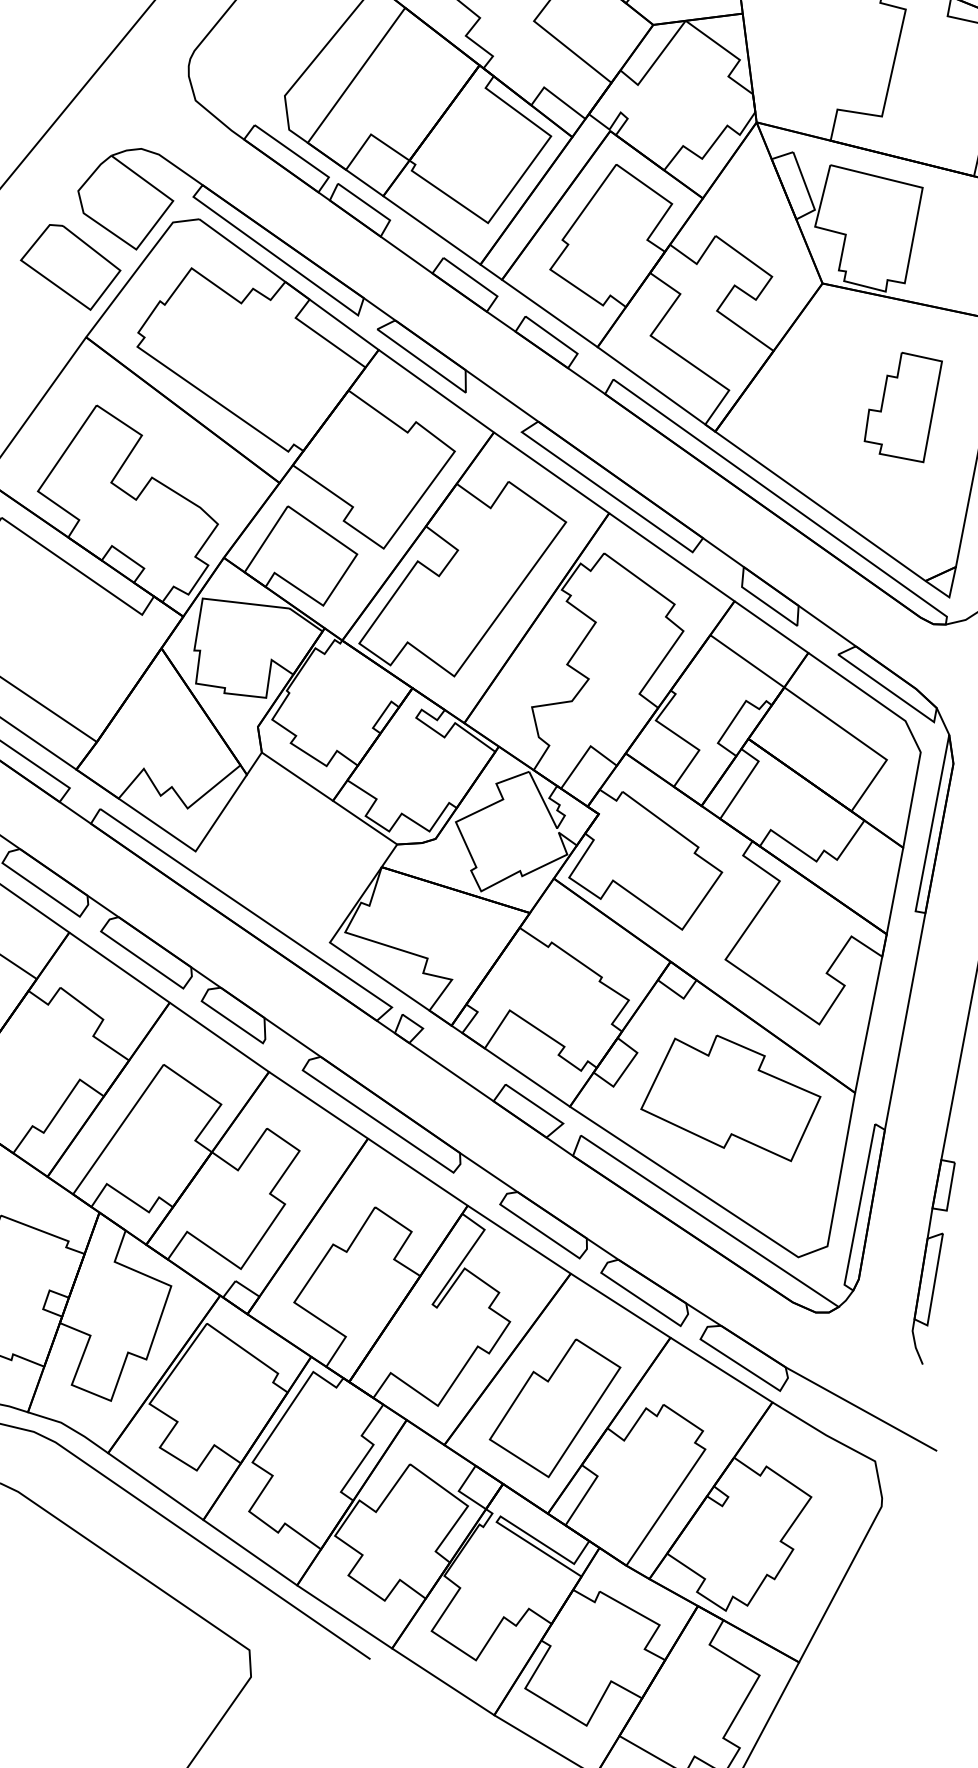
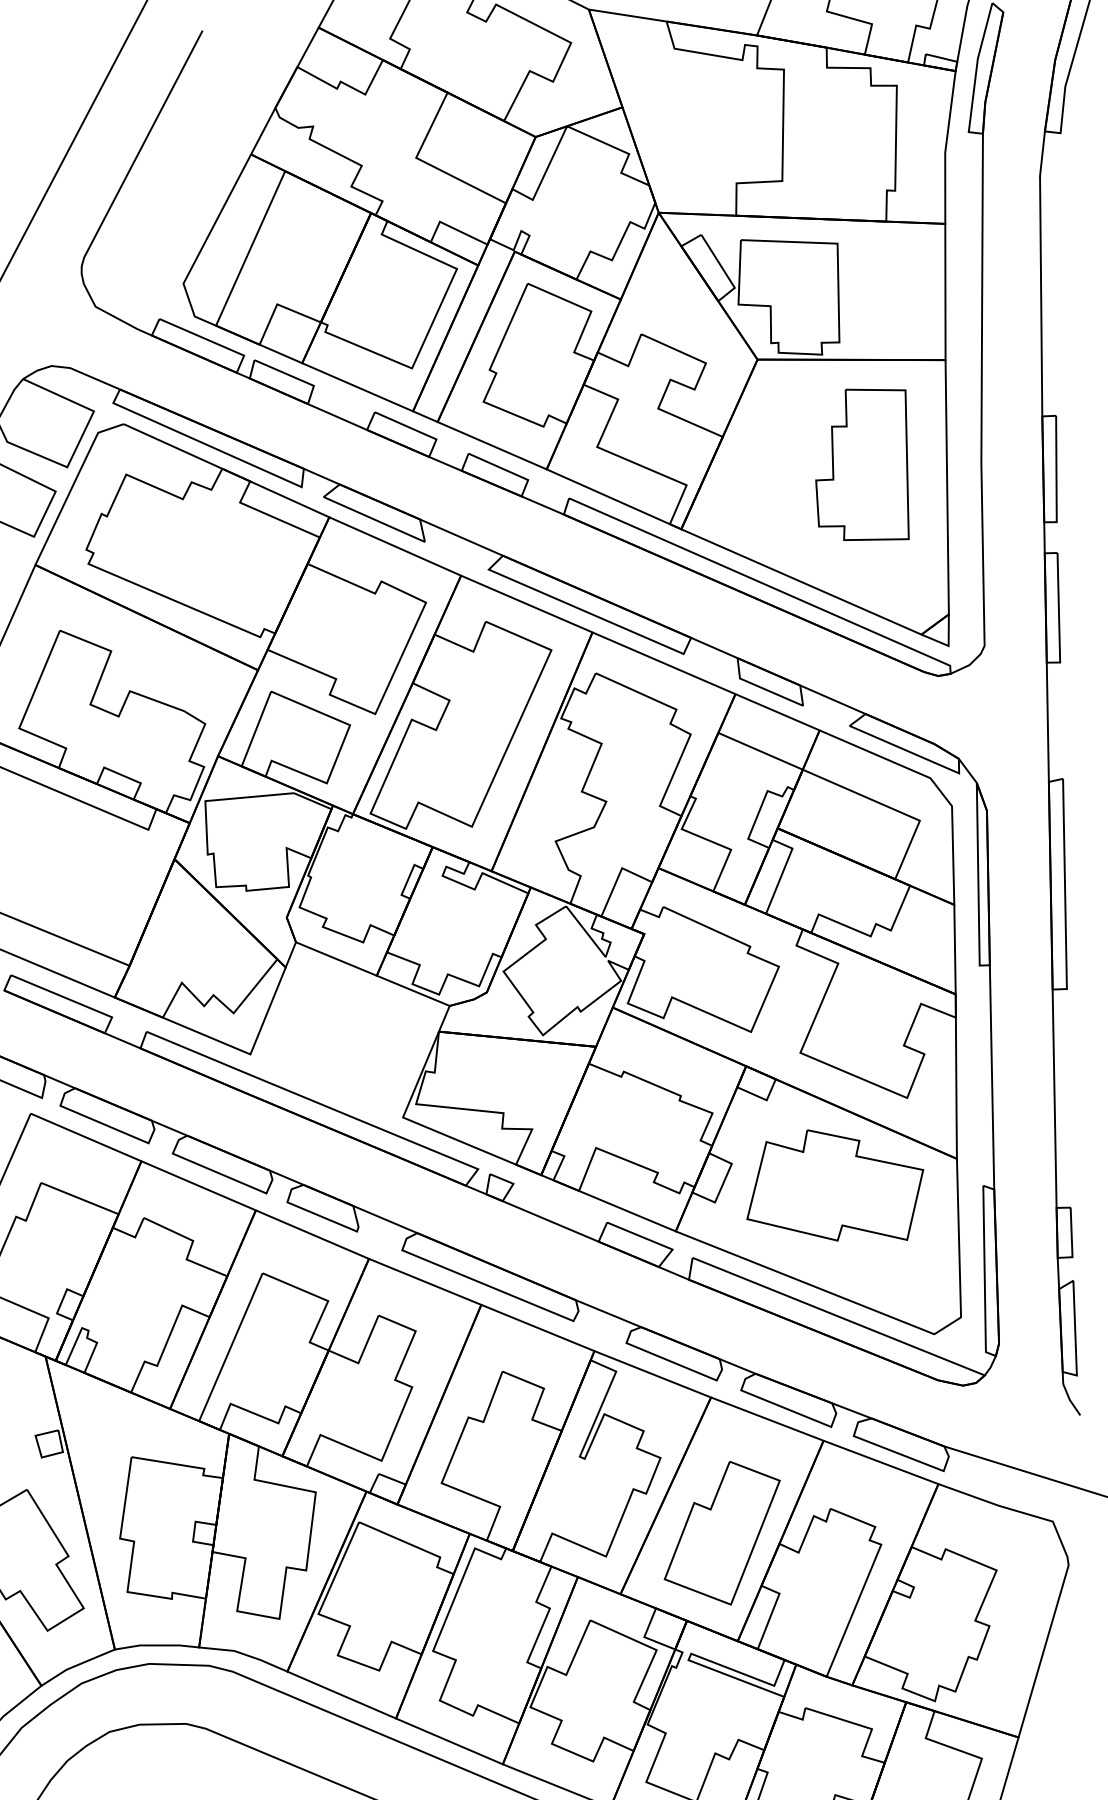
part: (902, 405) -> (862, 464), size x1.43

